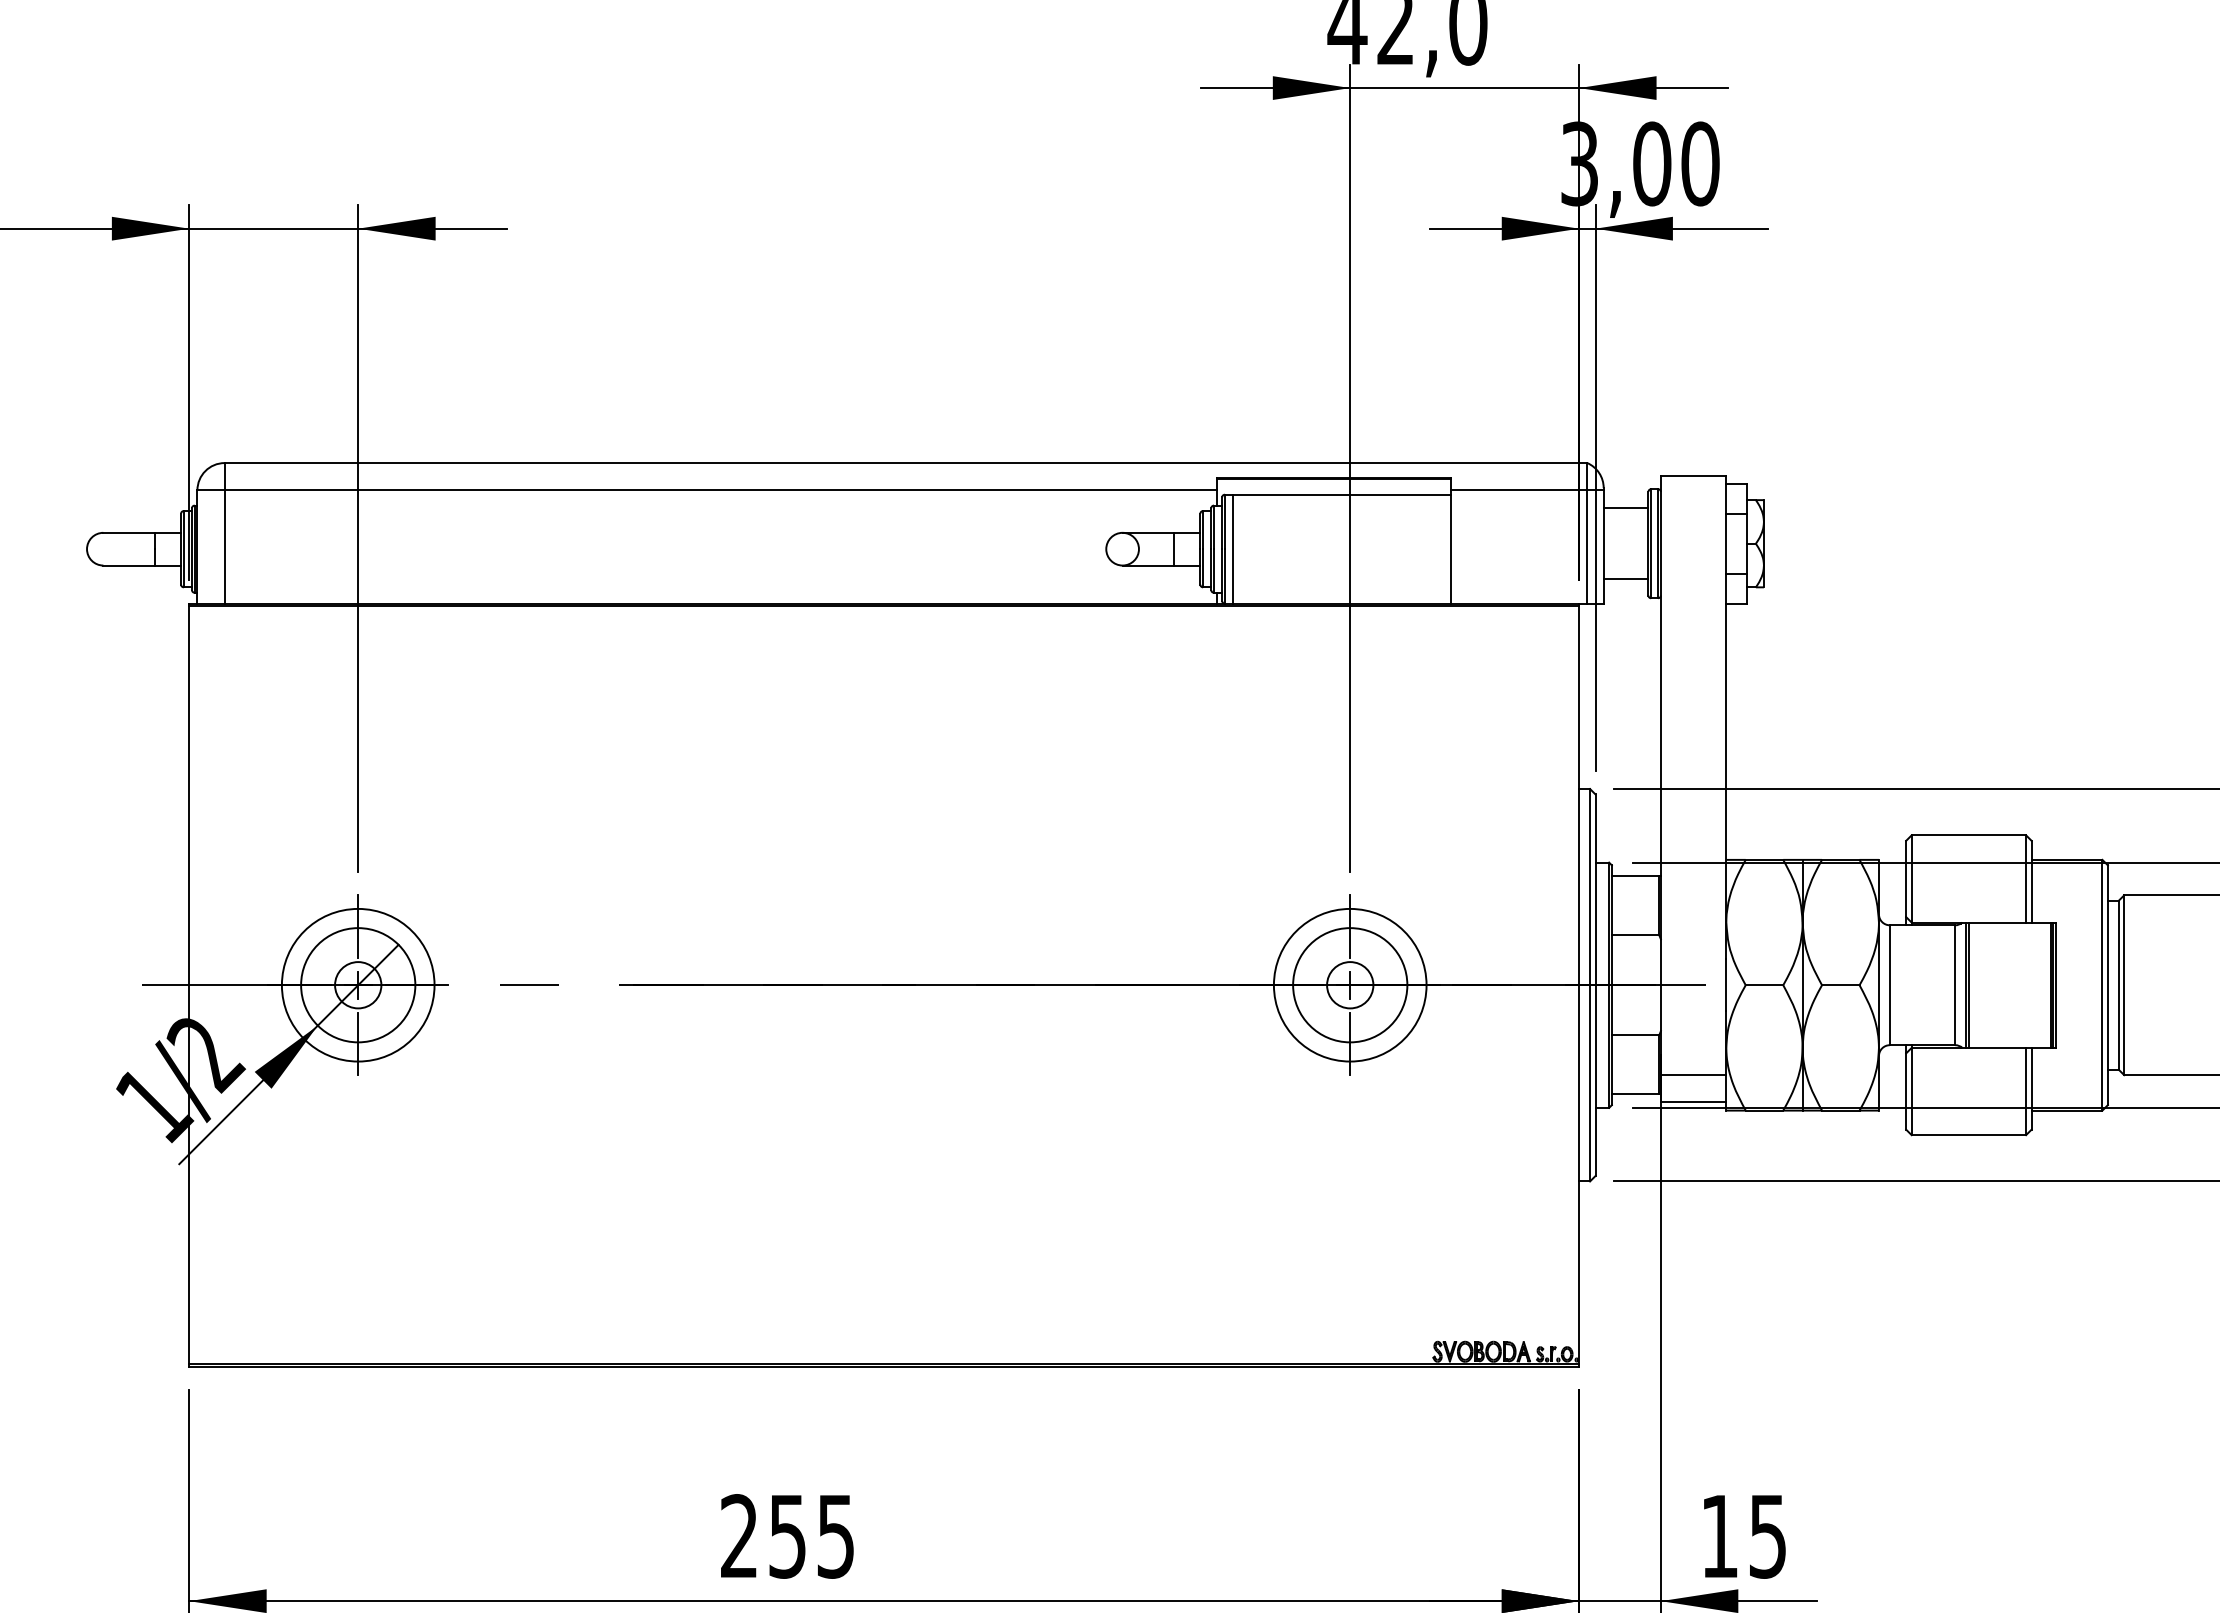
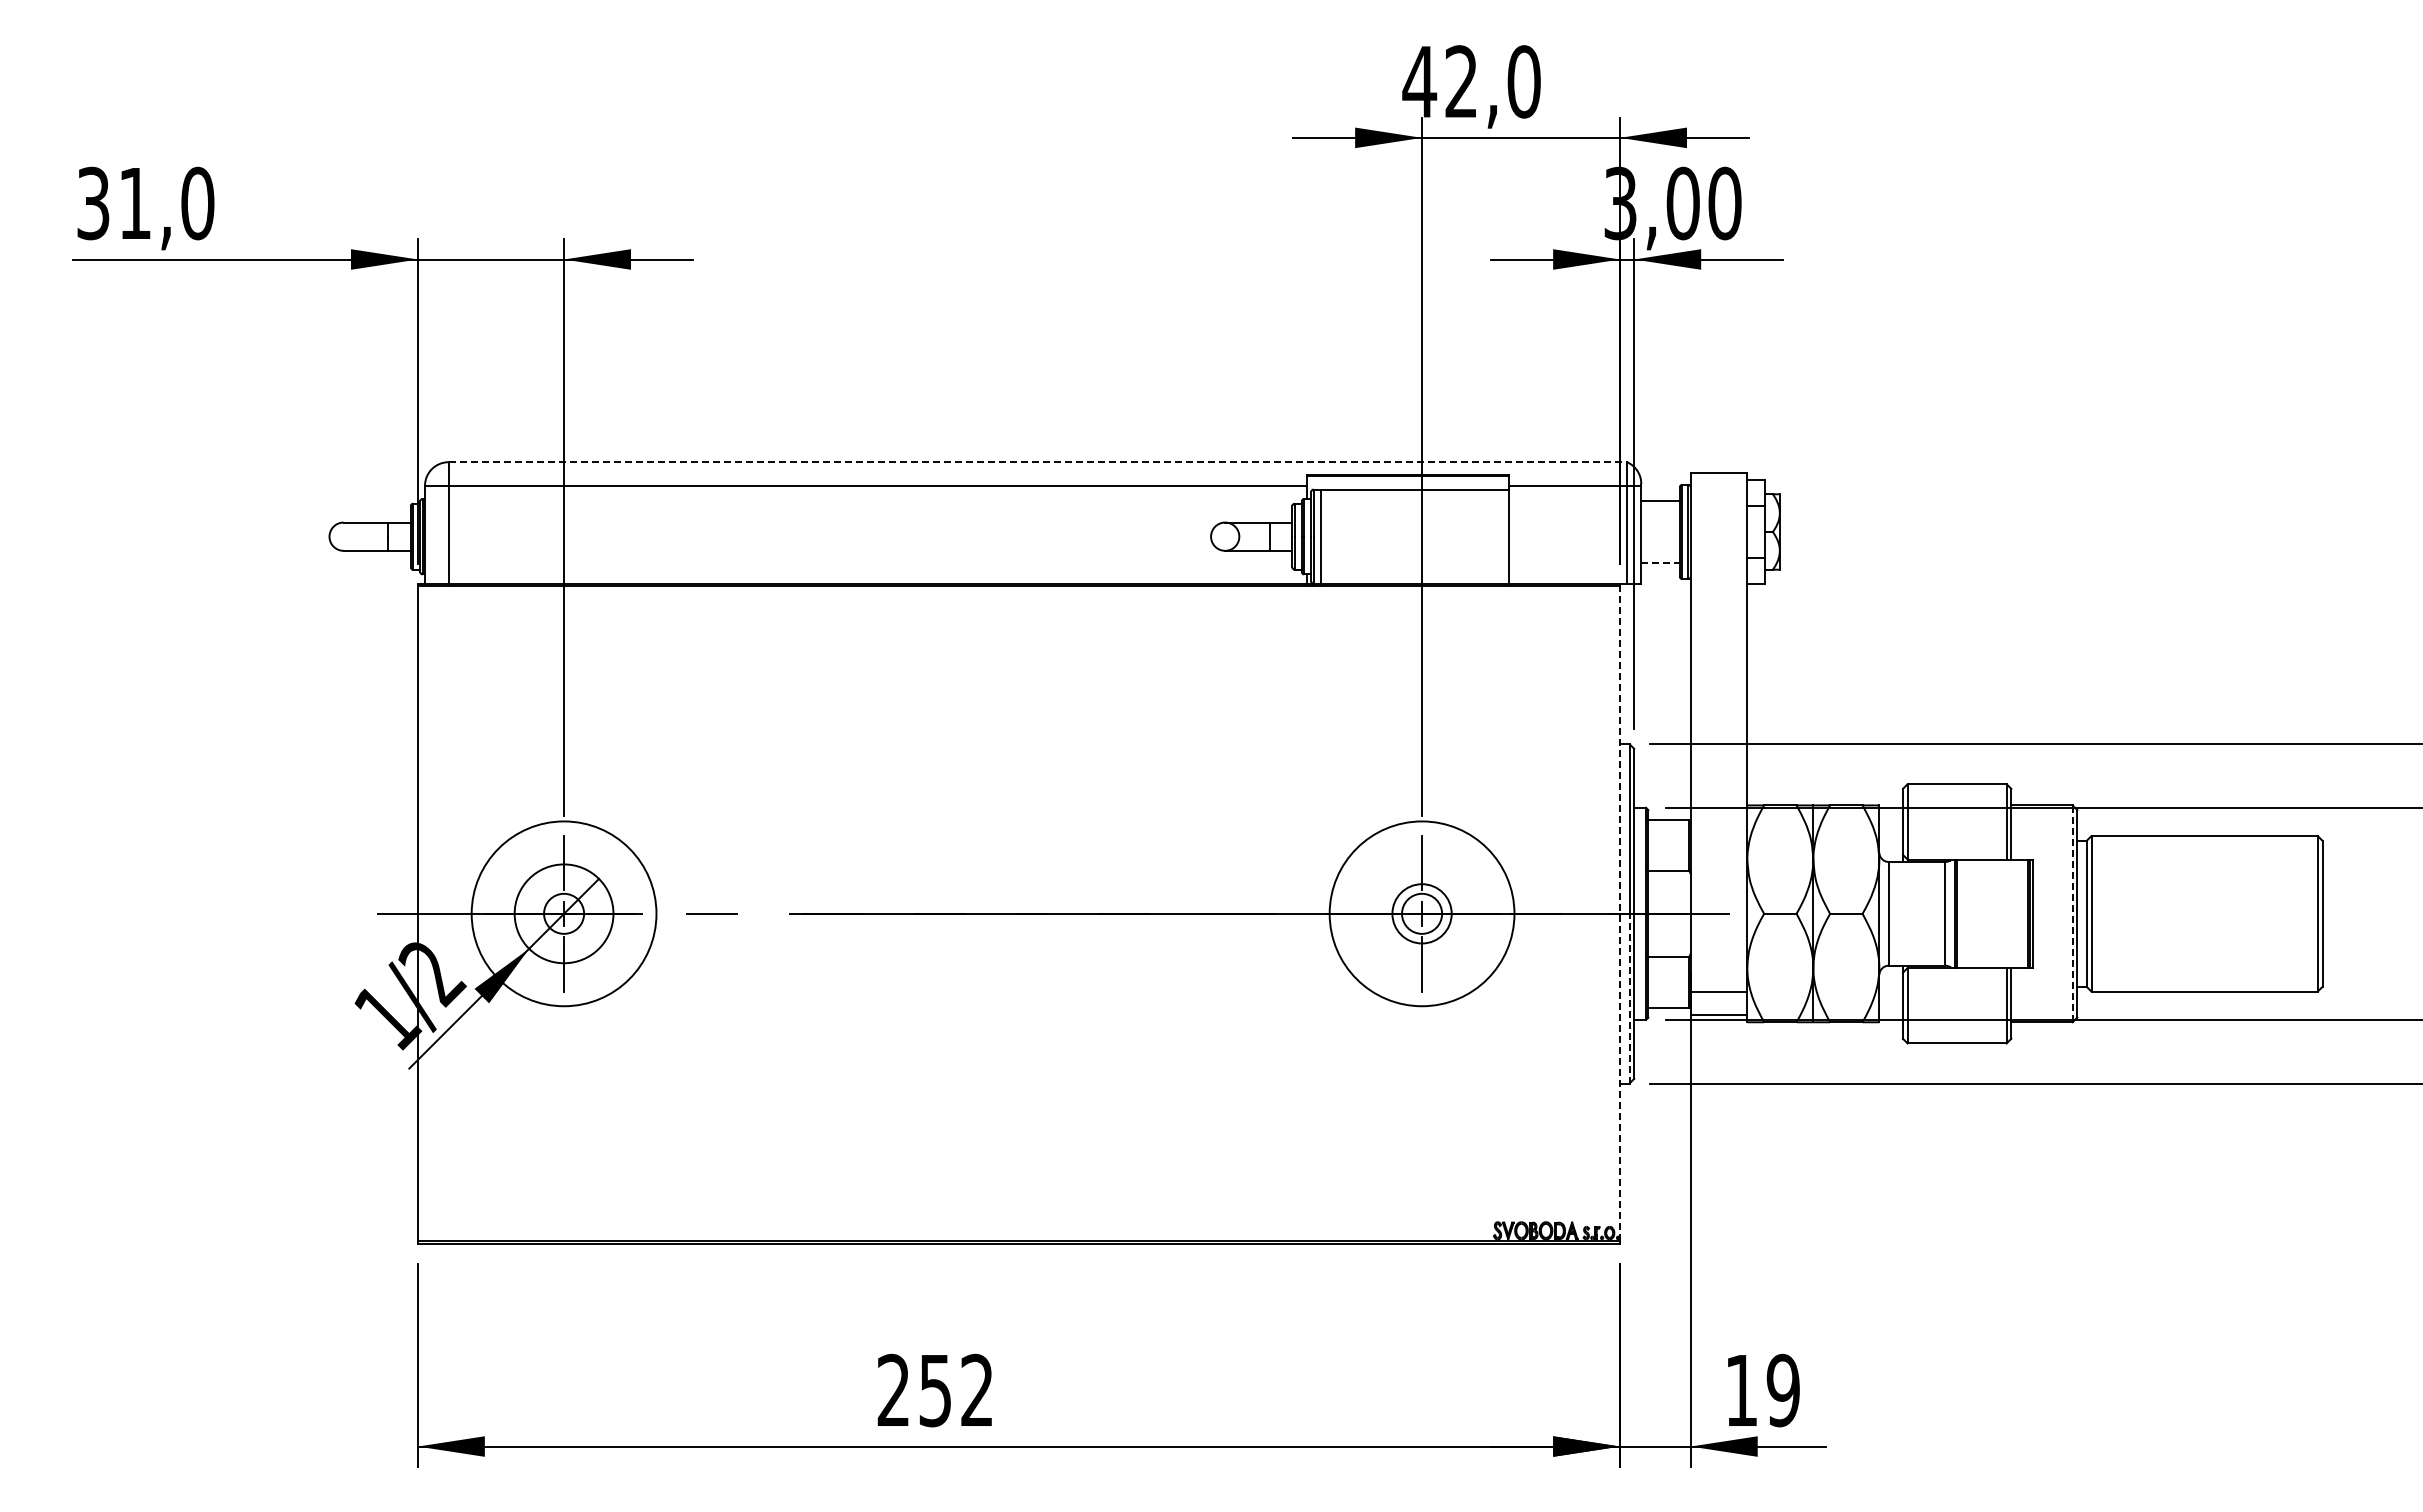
line: (906, 463) -> (1038, 462), solid -> dashed
line: (1627, 579) -> (1661, 562), solid -> dashed
circle: (358, 984) -> (564, 913), size x1.4
circle: (1349, 984) -> (1421, 913), size x0.6
circle: (1350, 984) -> (1422, 913), size x1.4
line: (1579, 984) -> (1620, 913), solid -> dashed
line: (2102, 984) -> (2072, 913), solid -> dashed
line: (1590, 1083) -> (1629, 998), solid -> dashed
text: (835, 1536) -> (976, 1390), 255 -> 252
text: (1766, 1536) -> (1782, 1390), 15 -> 19

